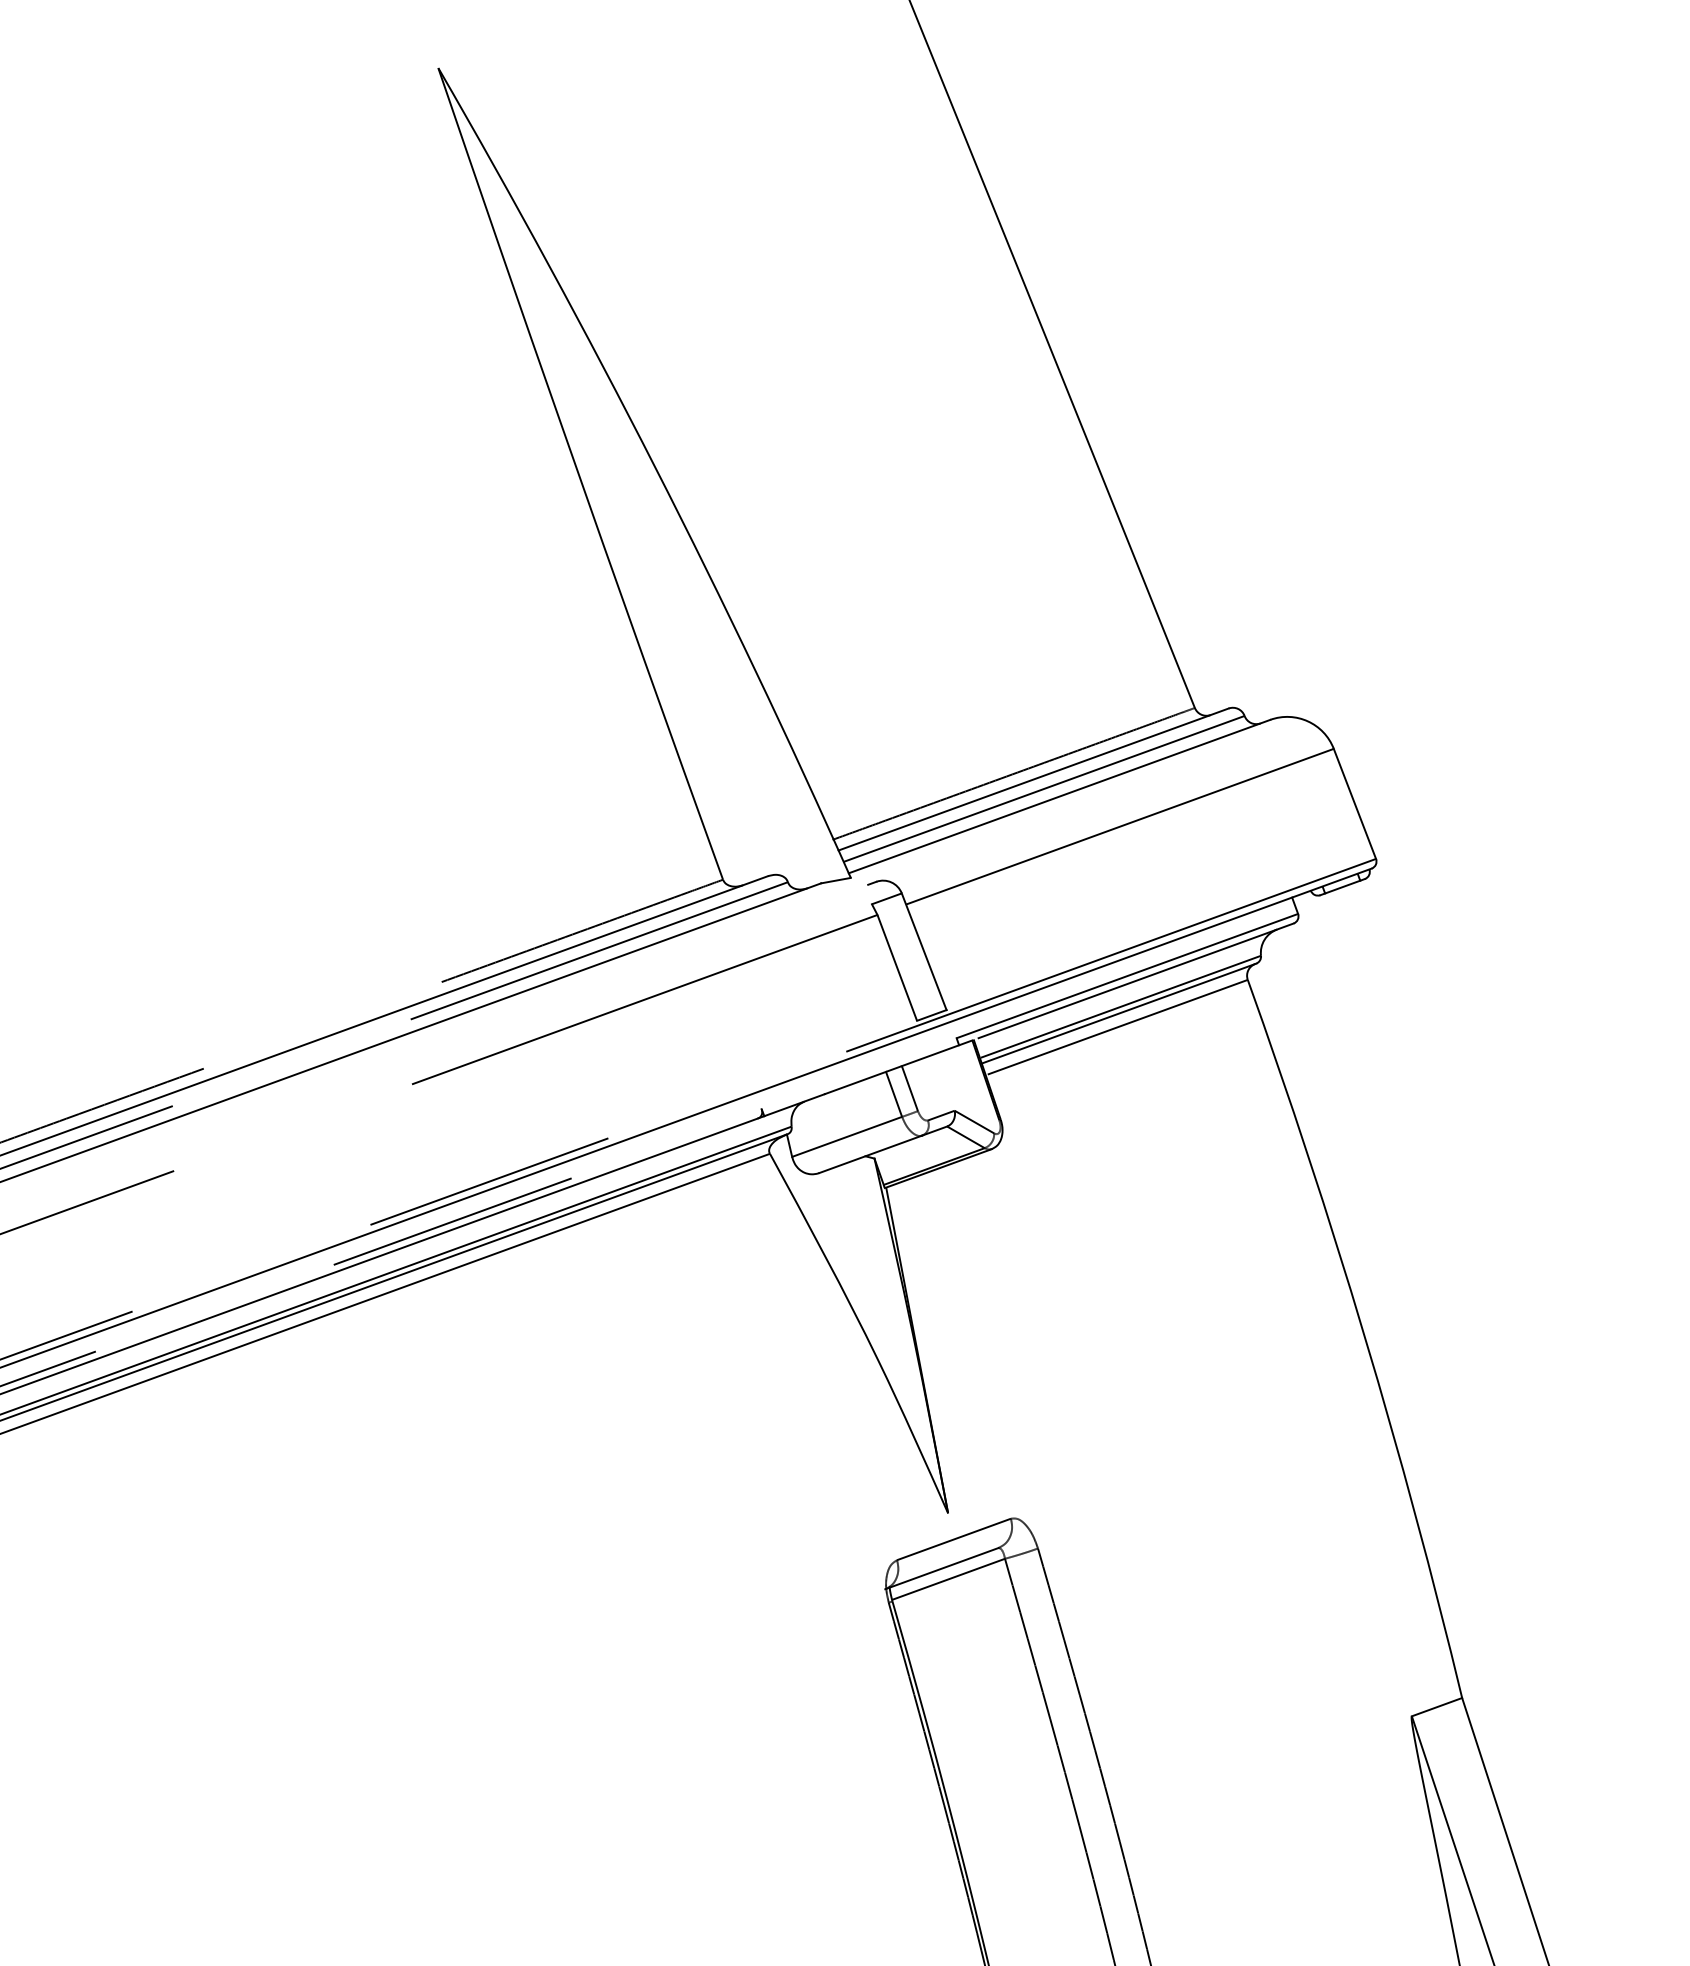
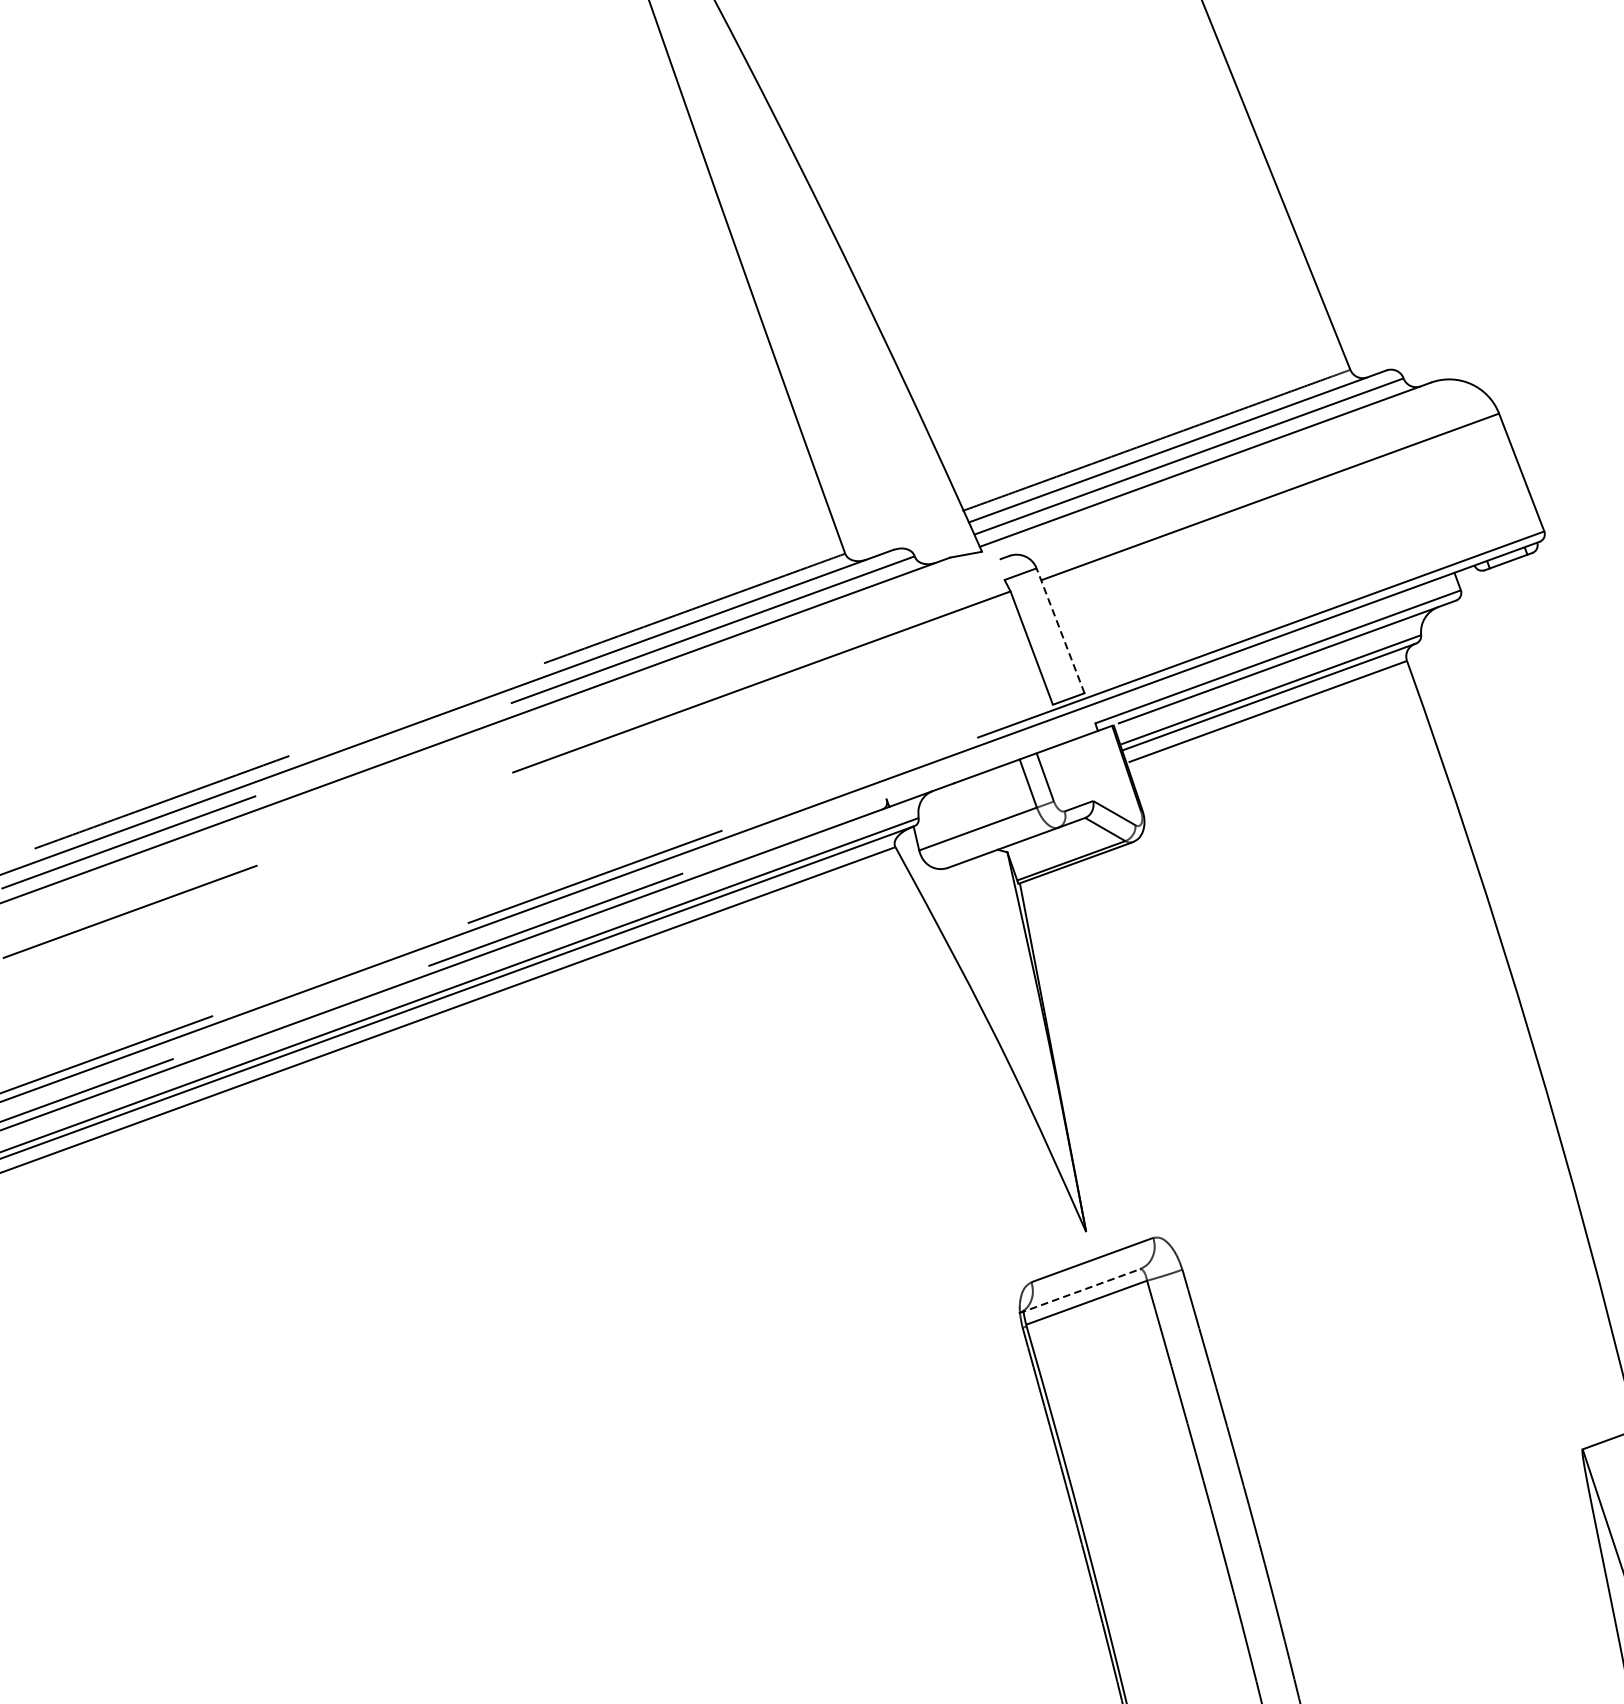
line: (924, 951) -> (1060, 630), solid -> dashed
line: (942, 1568) -> (1080, 1291), solid -> dashed

